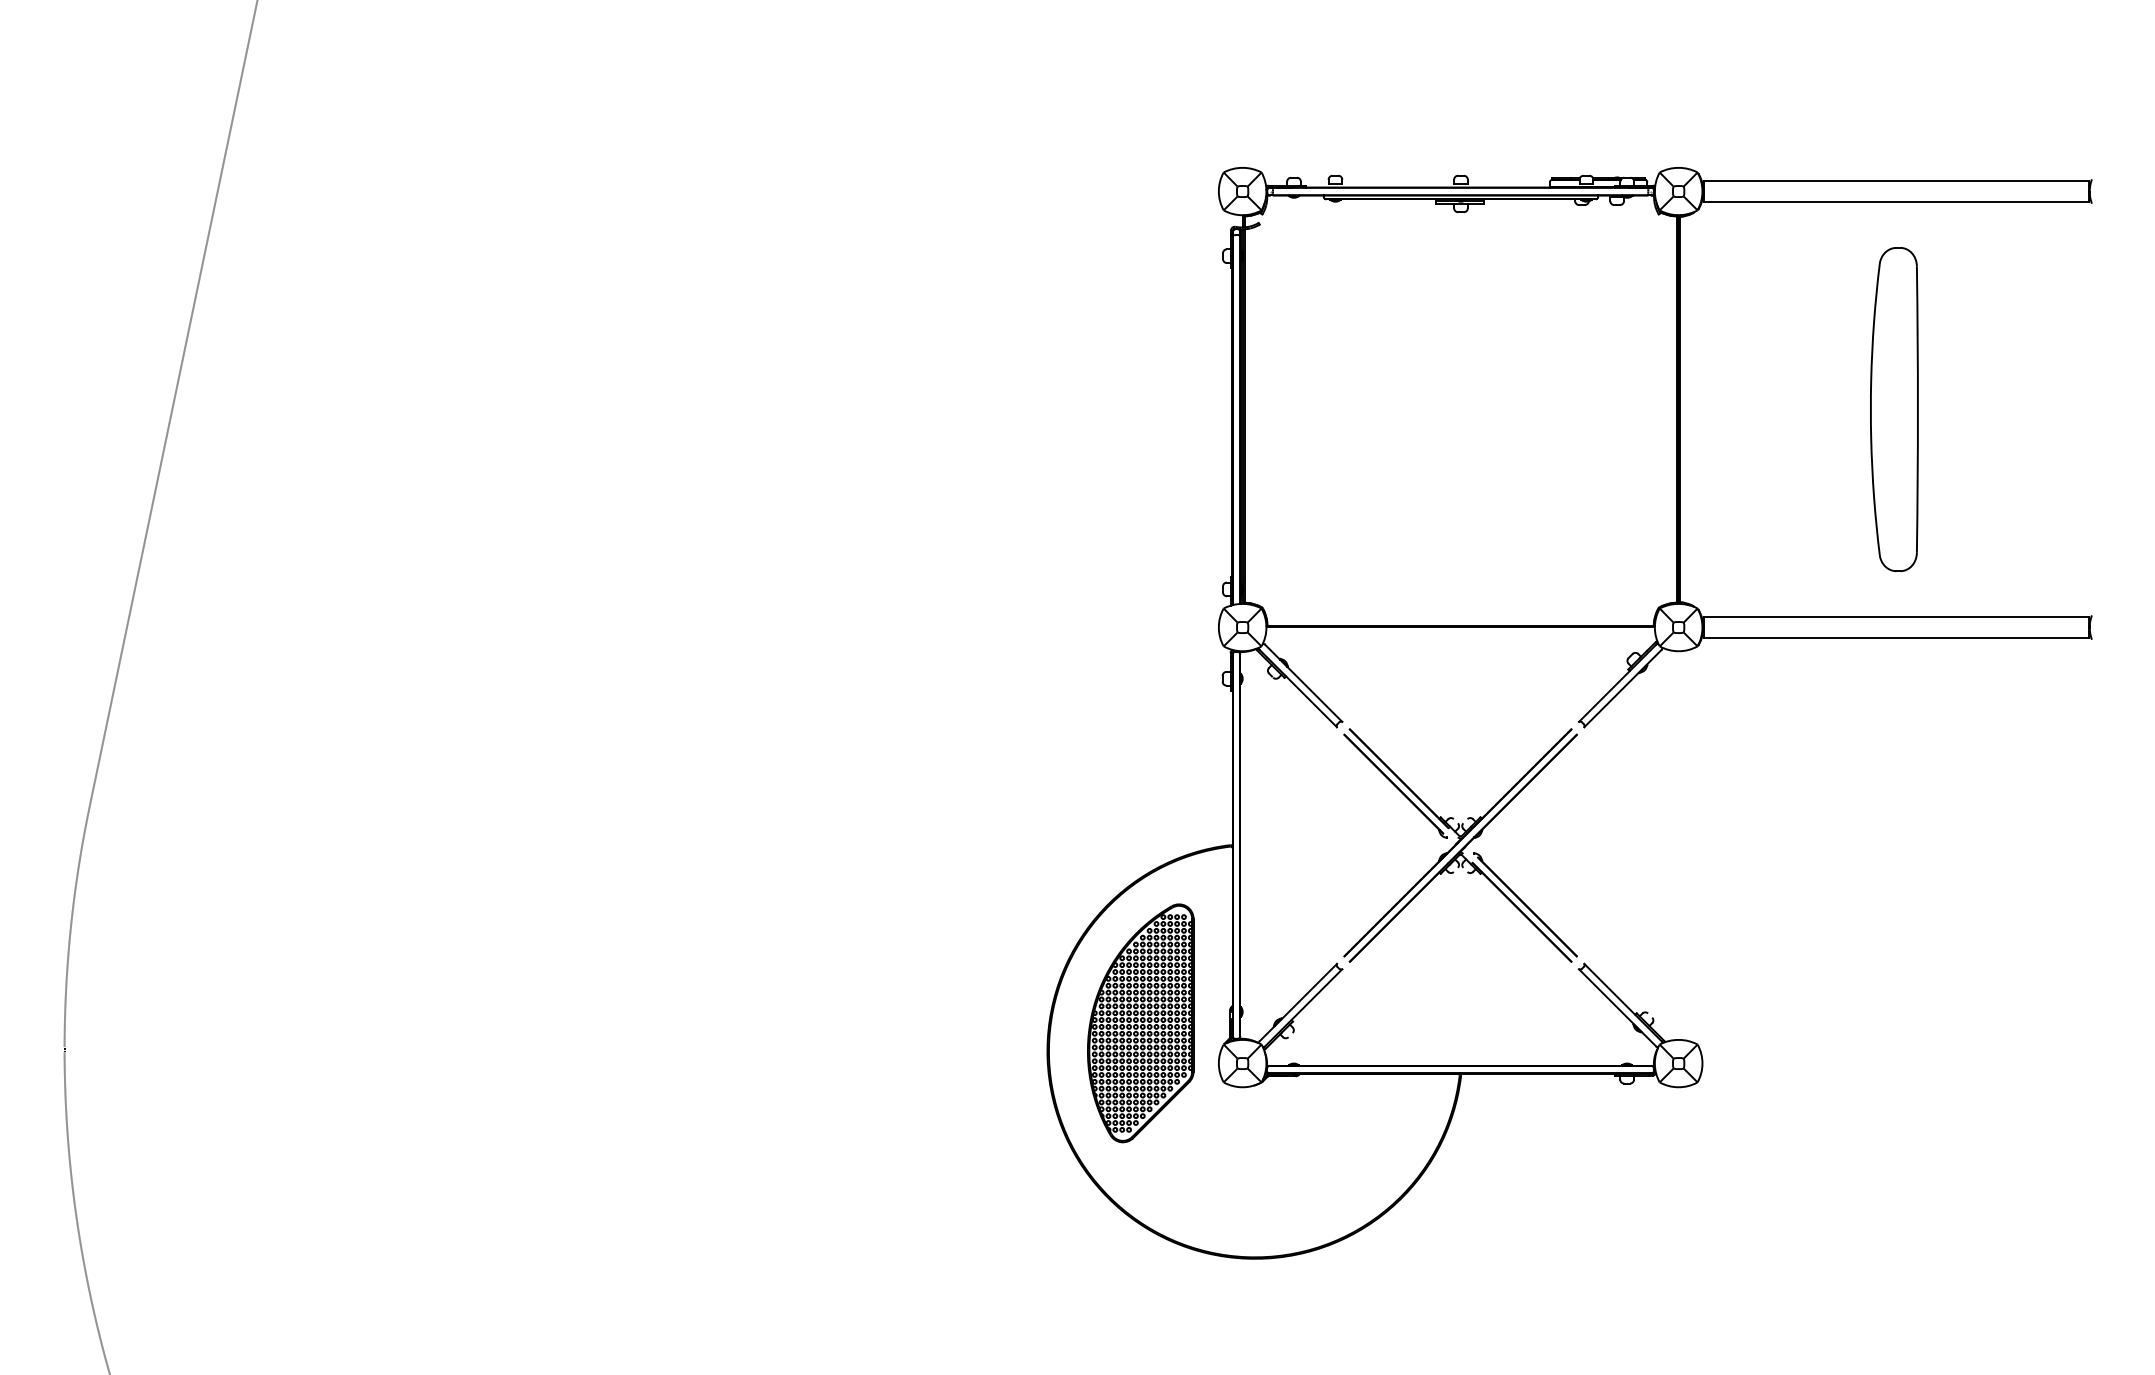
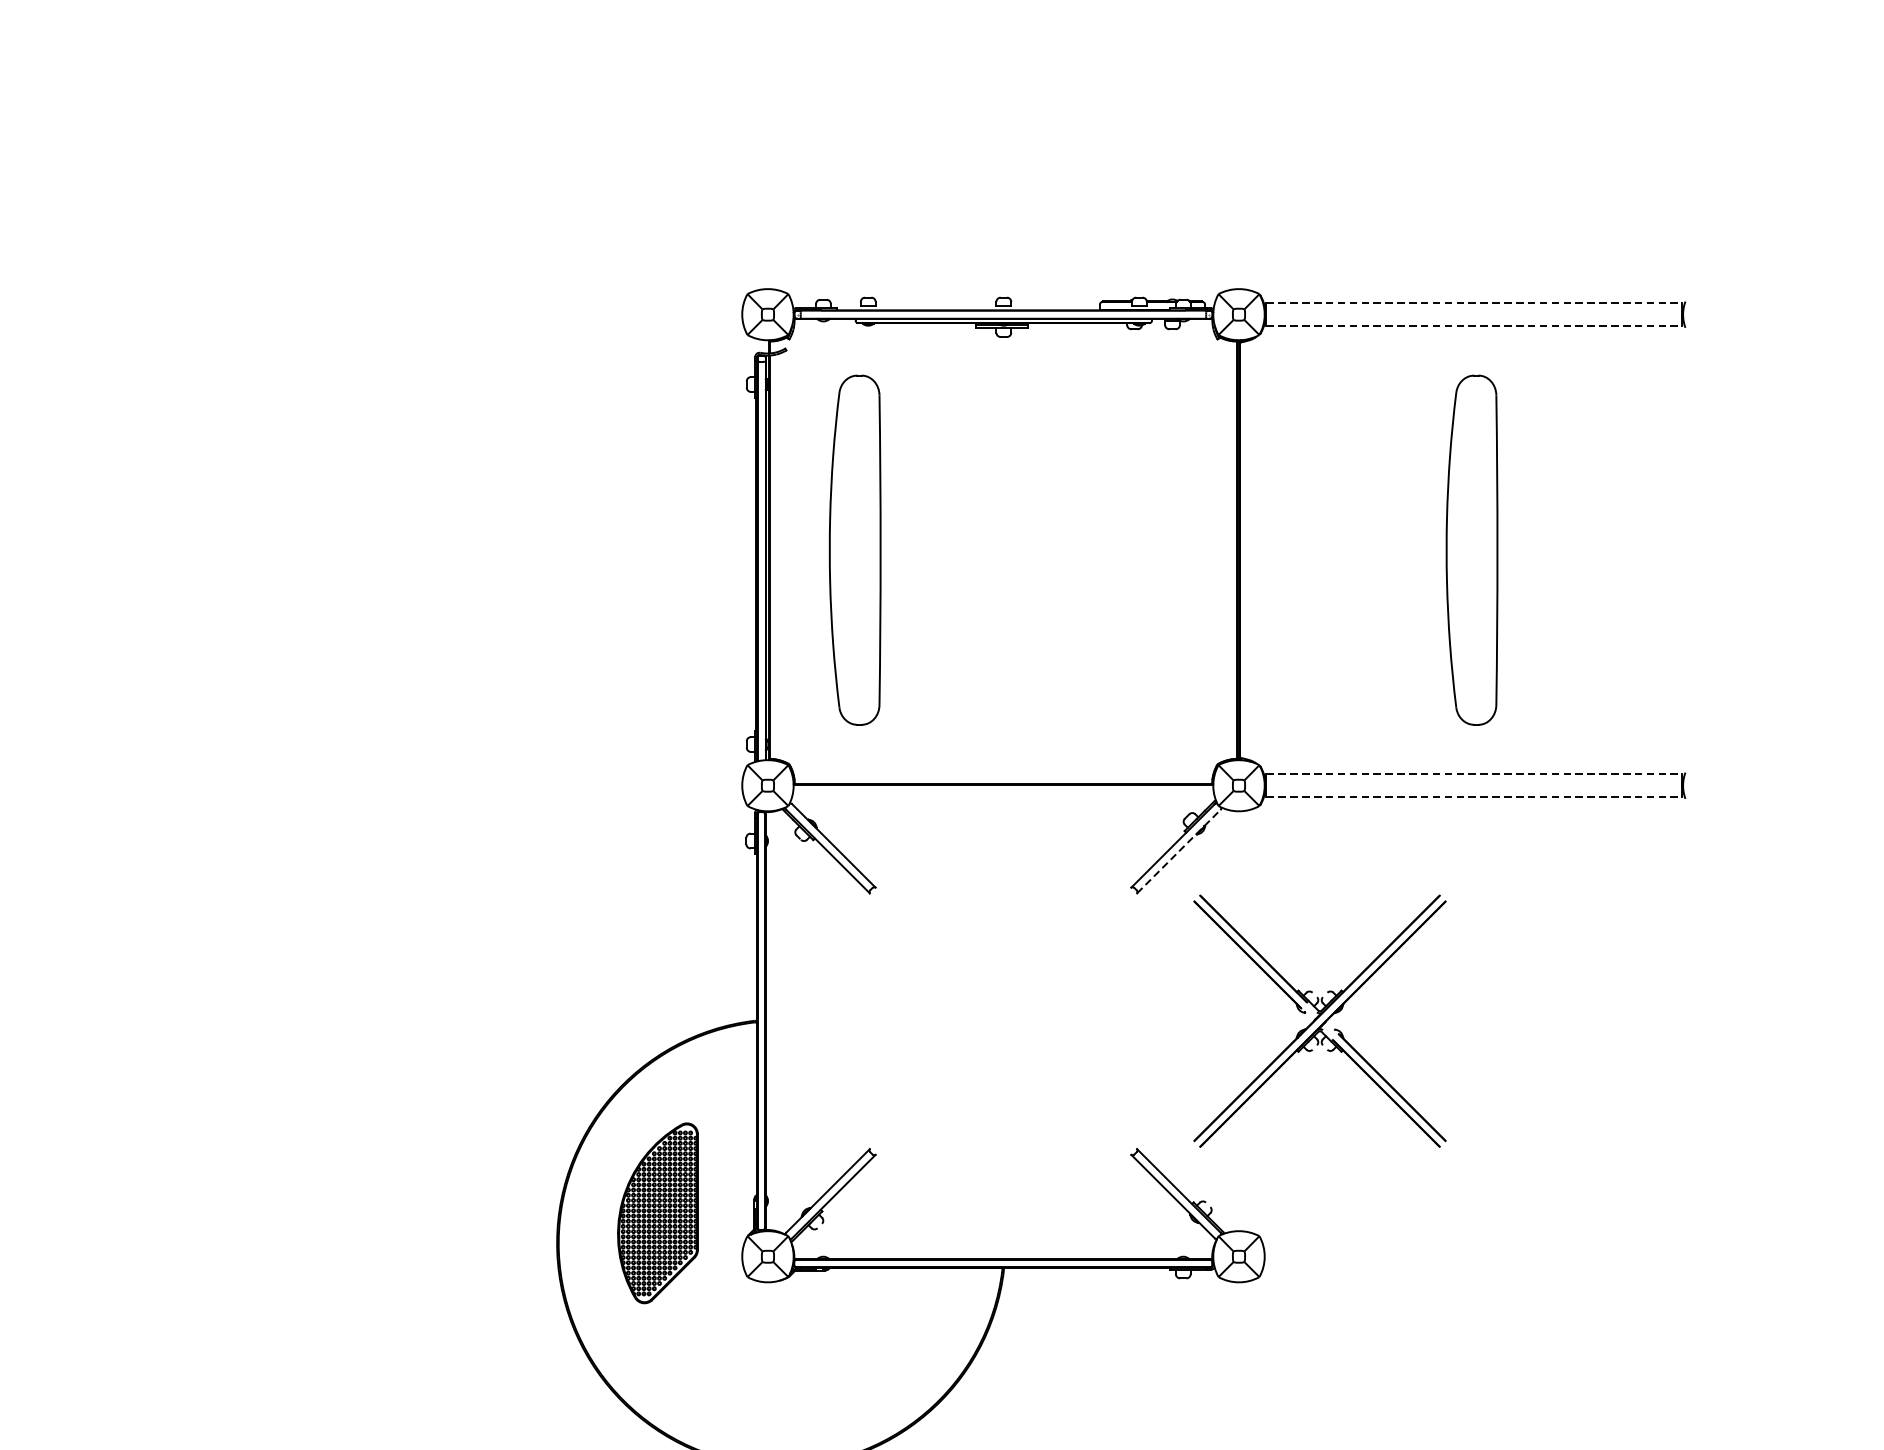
line: (1896, 181) -> (1474, 303), solid -> dashed
line: (1896, 202) -> (1474, 326), solid -> dashed
part: (1323, 409) -> (855, 550), added
line: (1896, 617) -> (1474, 774), solid -> dashed
line: (1896, 638) -> (1474, 797), solid -> dashed
line: (1623, 688) -> (1179, 851), solid -> dashed
part: (1460, 845) -> (1319, 1021), moved
part: (1140, 1023) -> (657, 1213), size x0.7

